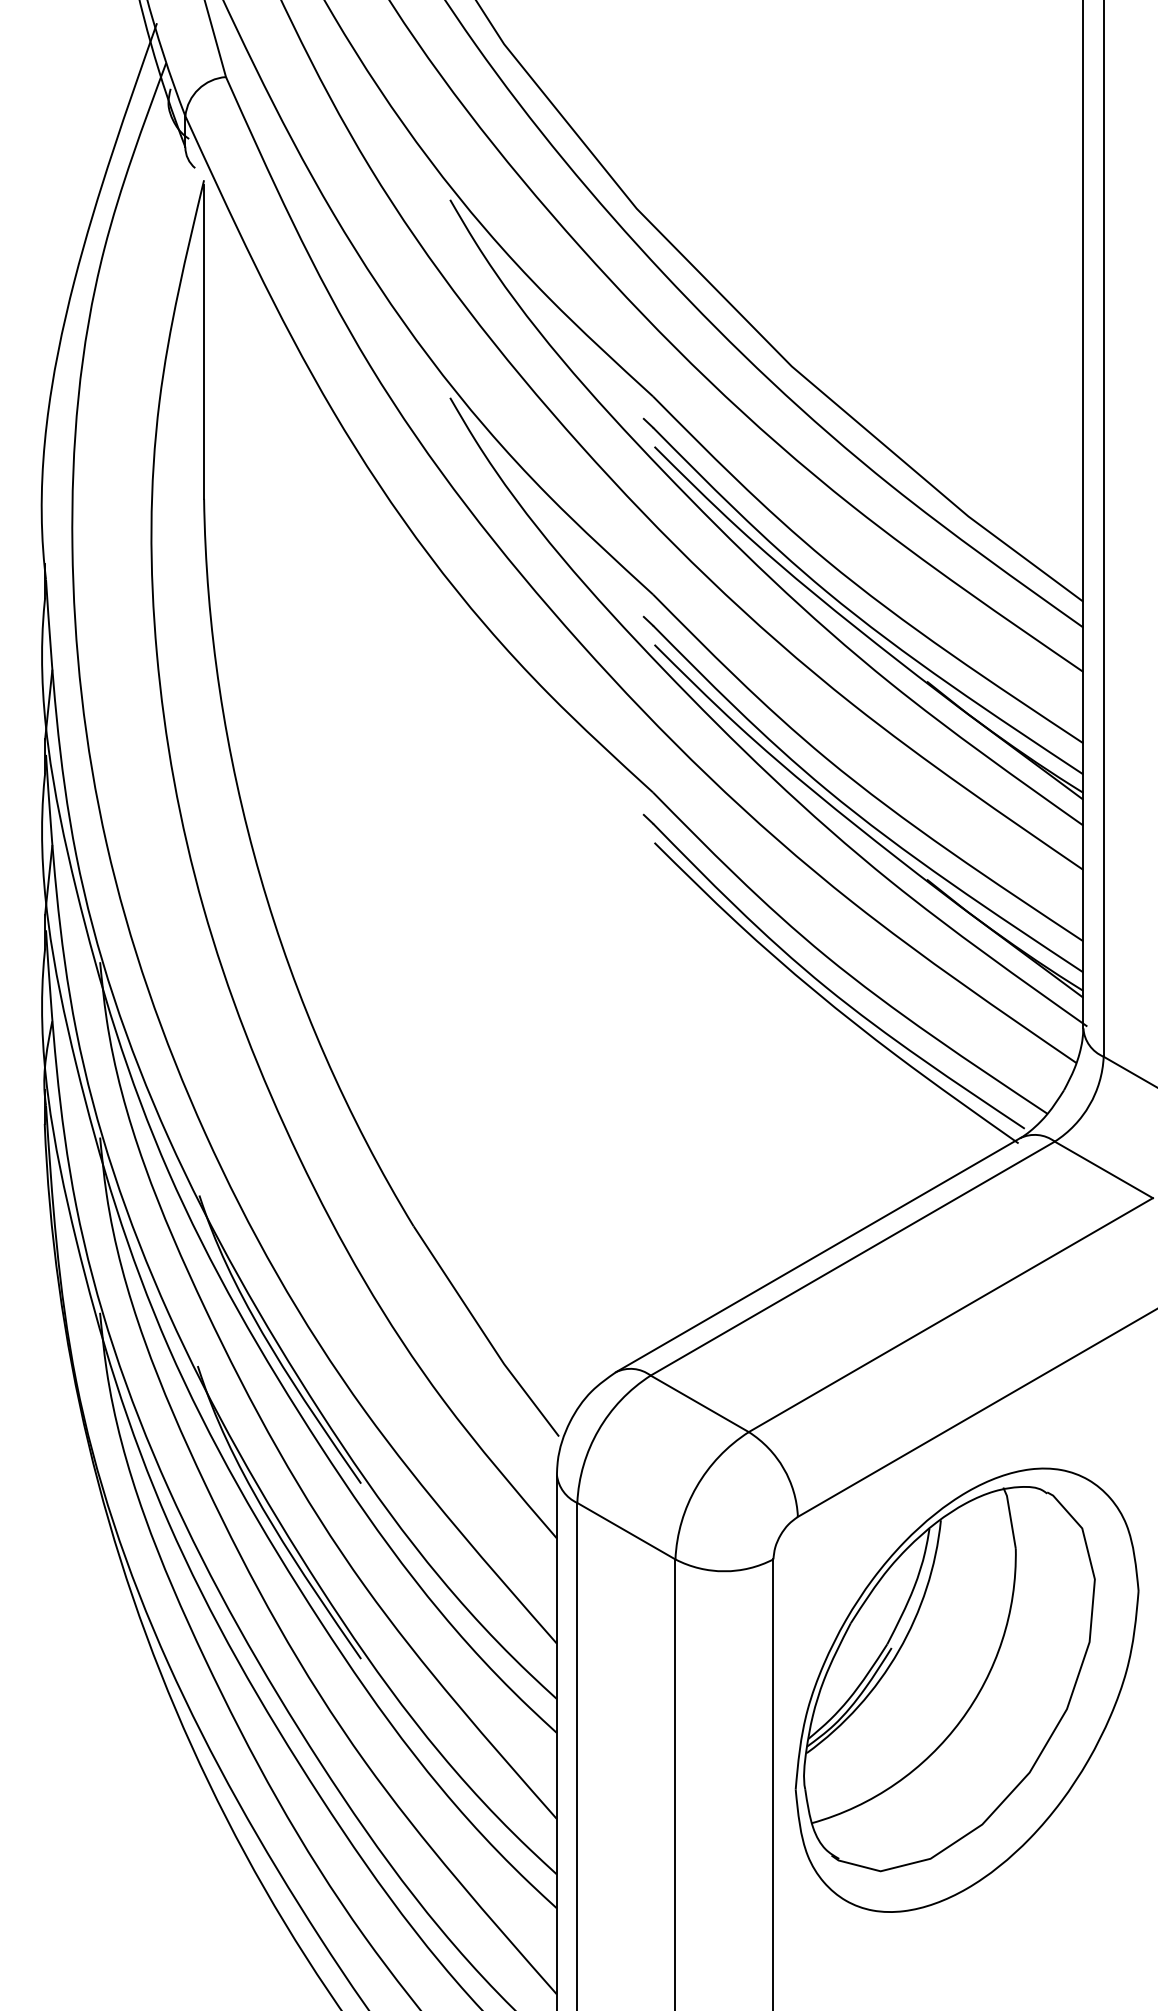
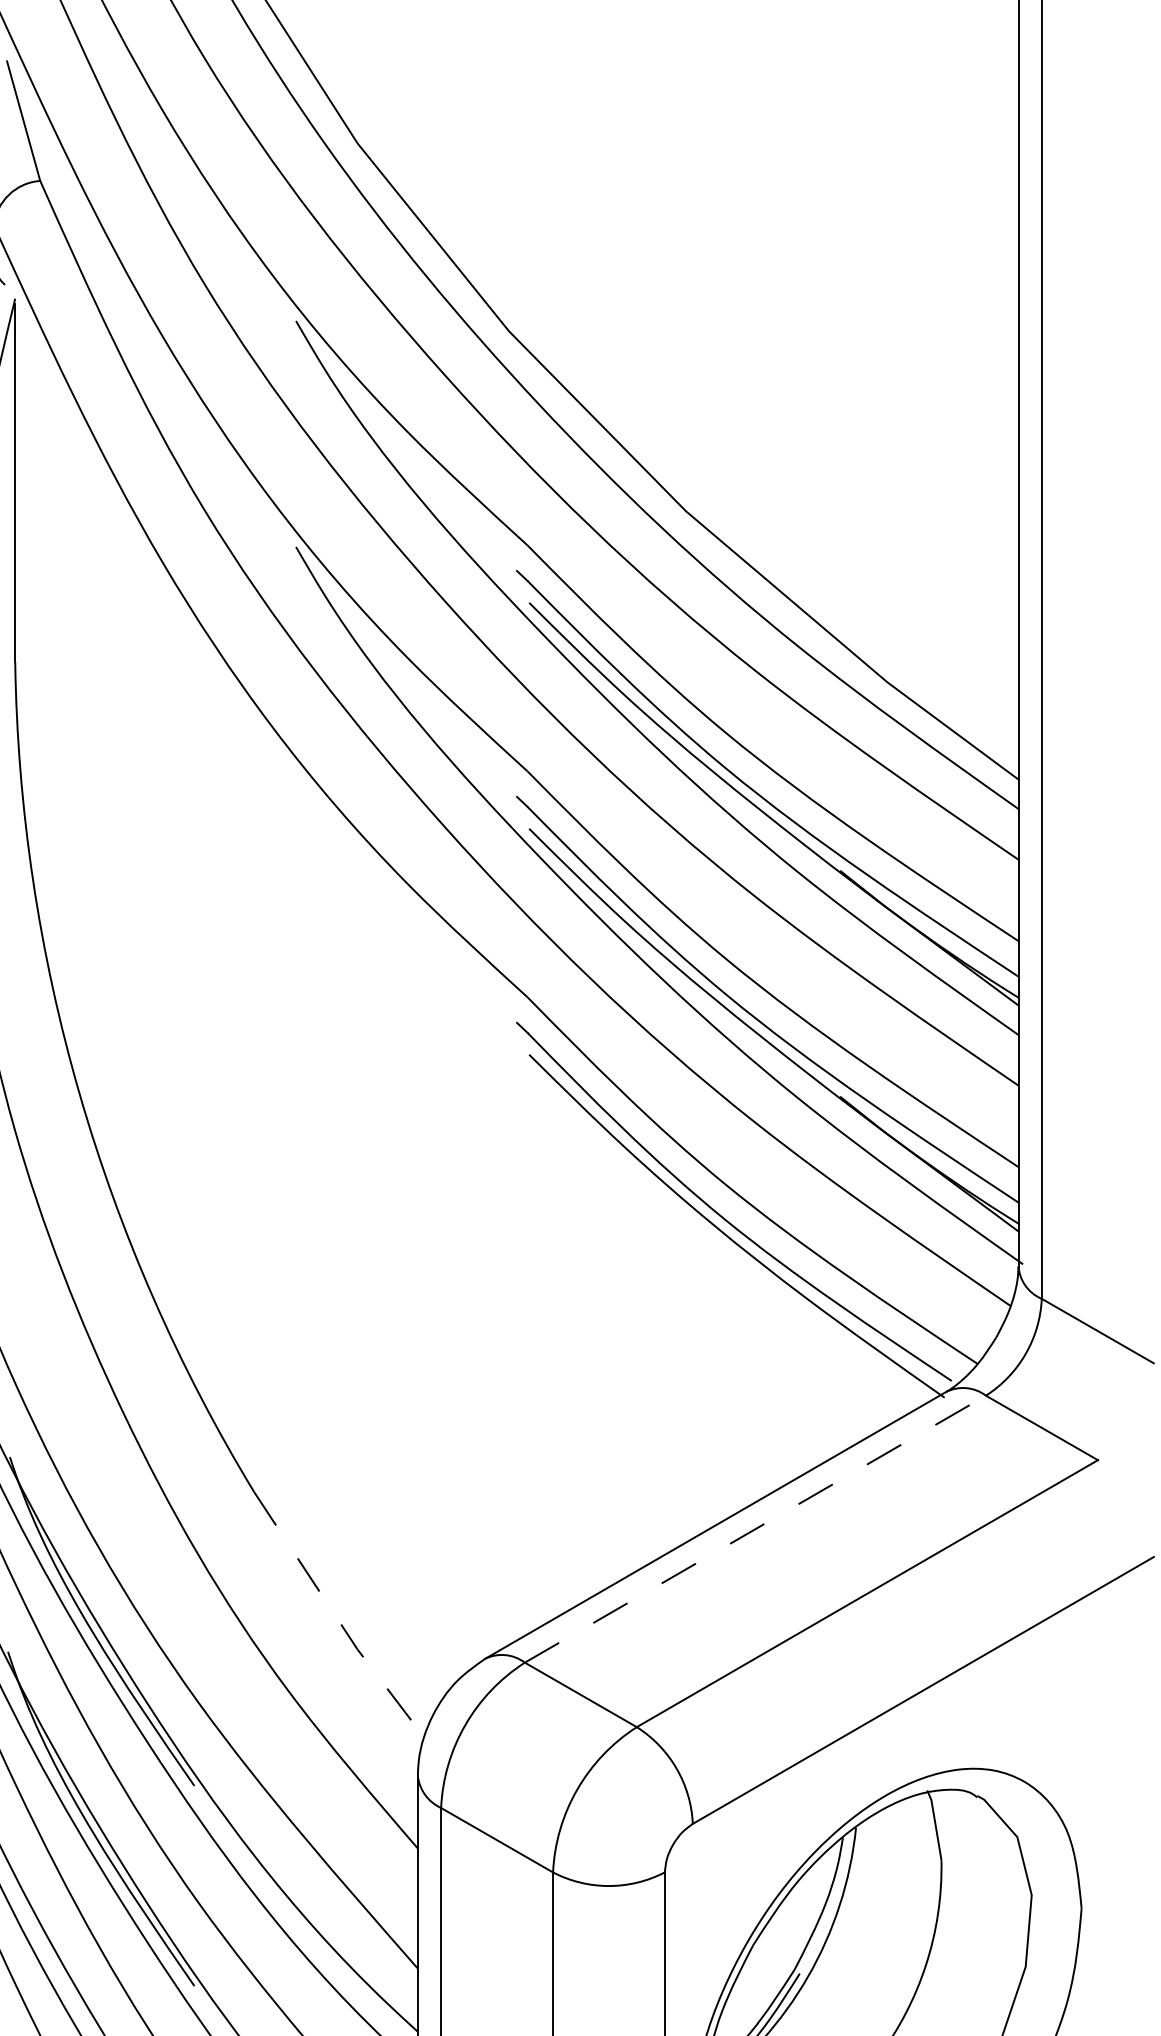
line: (853, 1258) -> (756, 1529), solid -> dashed
line: (484, 1334) -> (335, 1615), solid -> dashed

